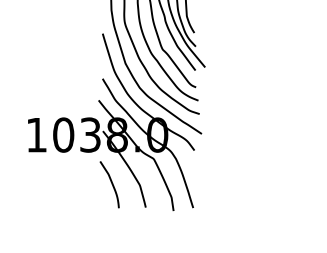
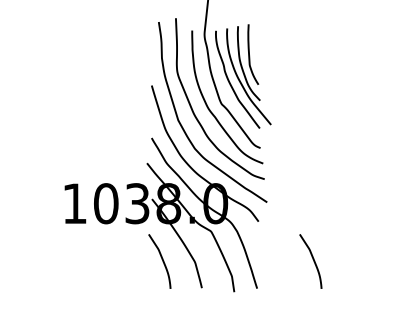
curve: (240, 183) -> (312, 259), added

